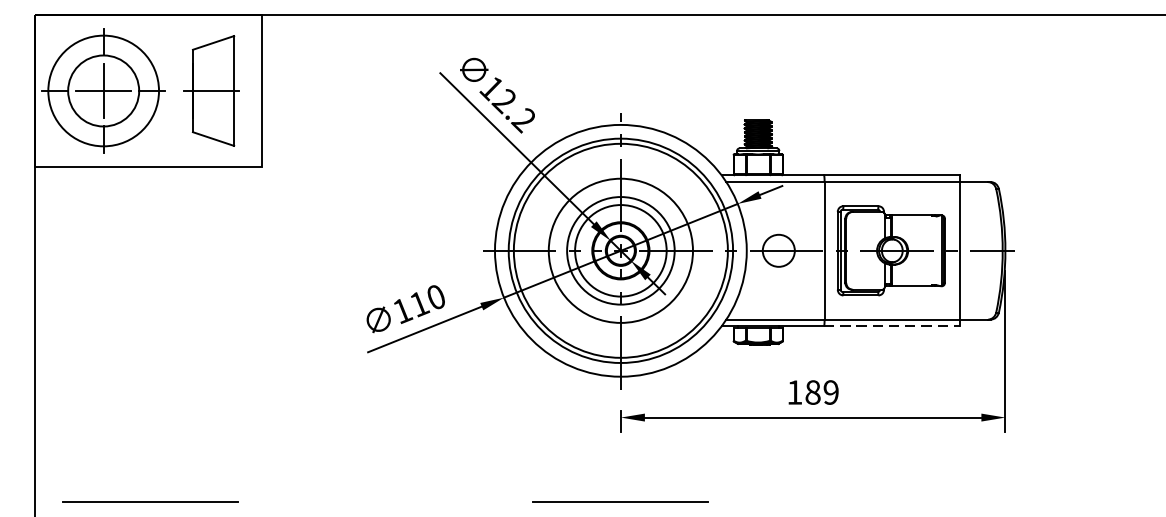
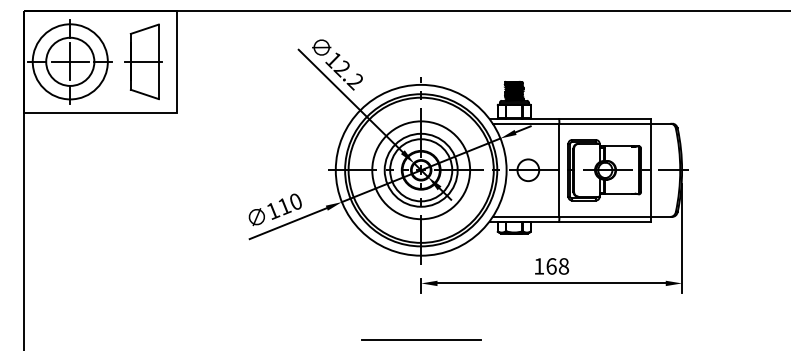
line: (892, 326) -> (605, 221), dashed -> solid
text: (821, 392) -> (557, 266), 189 -> 168
line: (151, 500) -> (102, 339), removed

